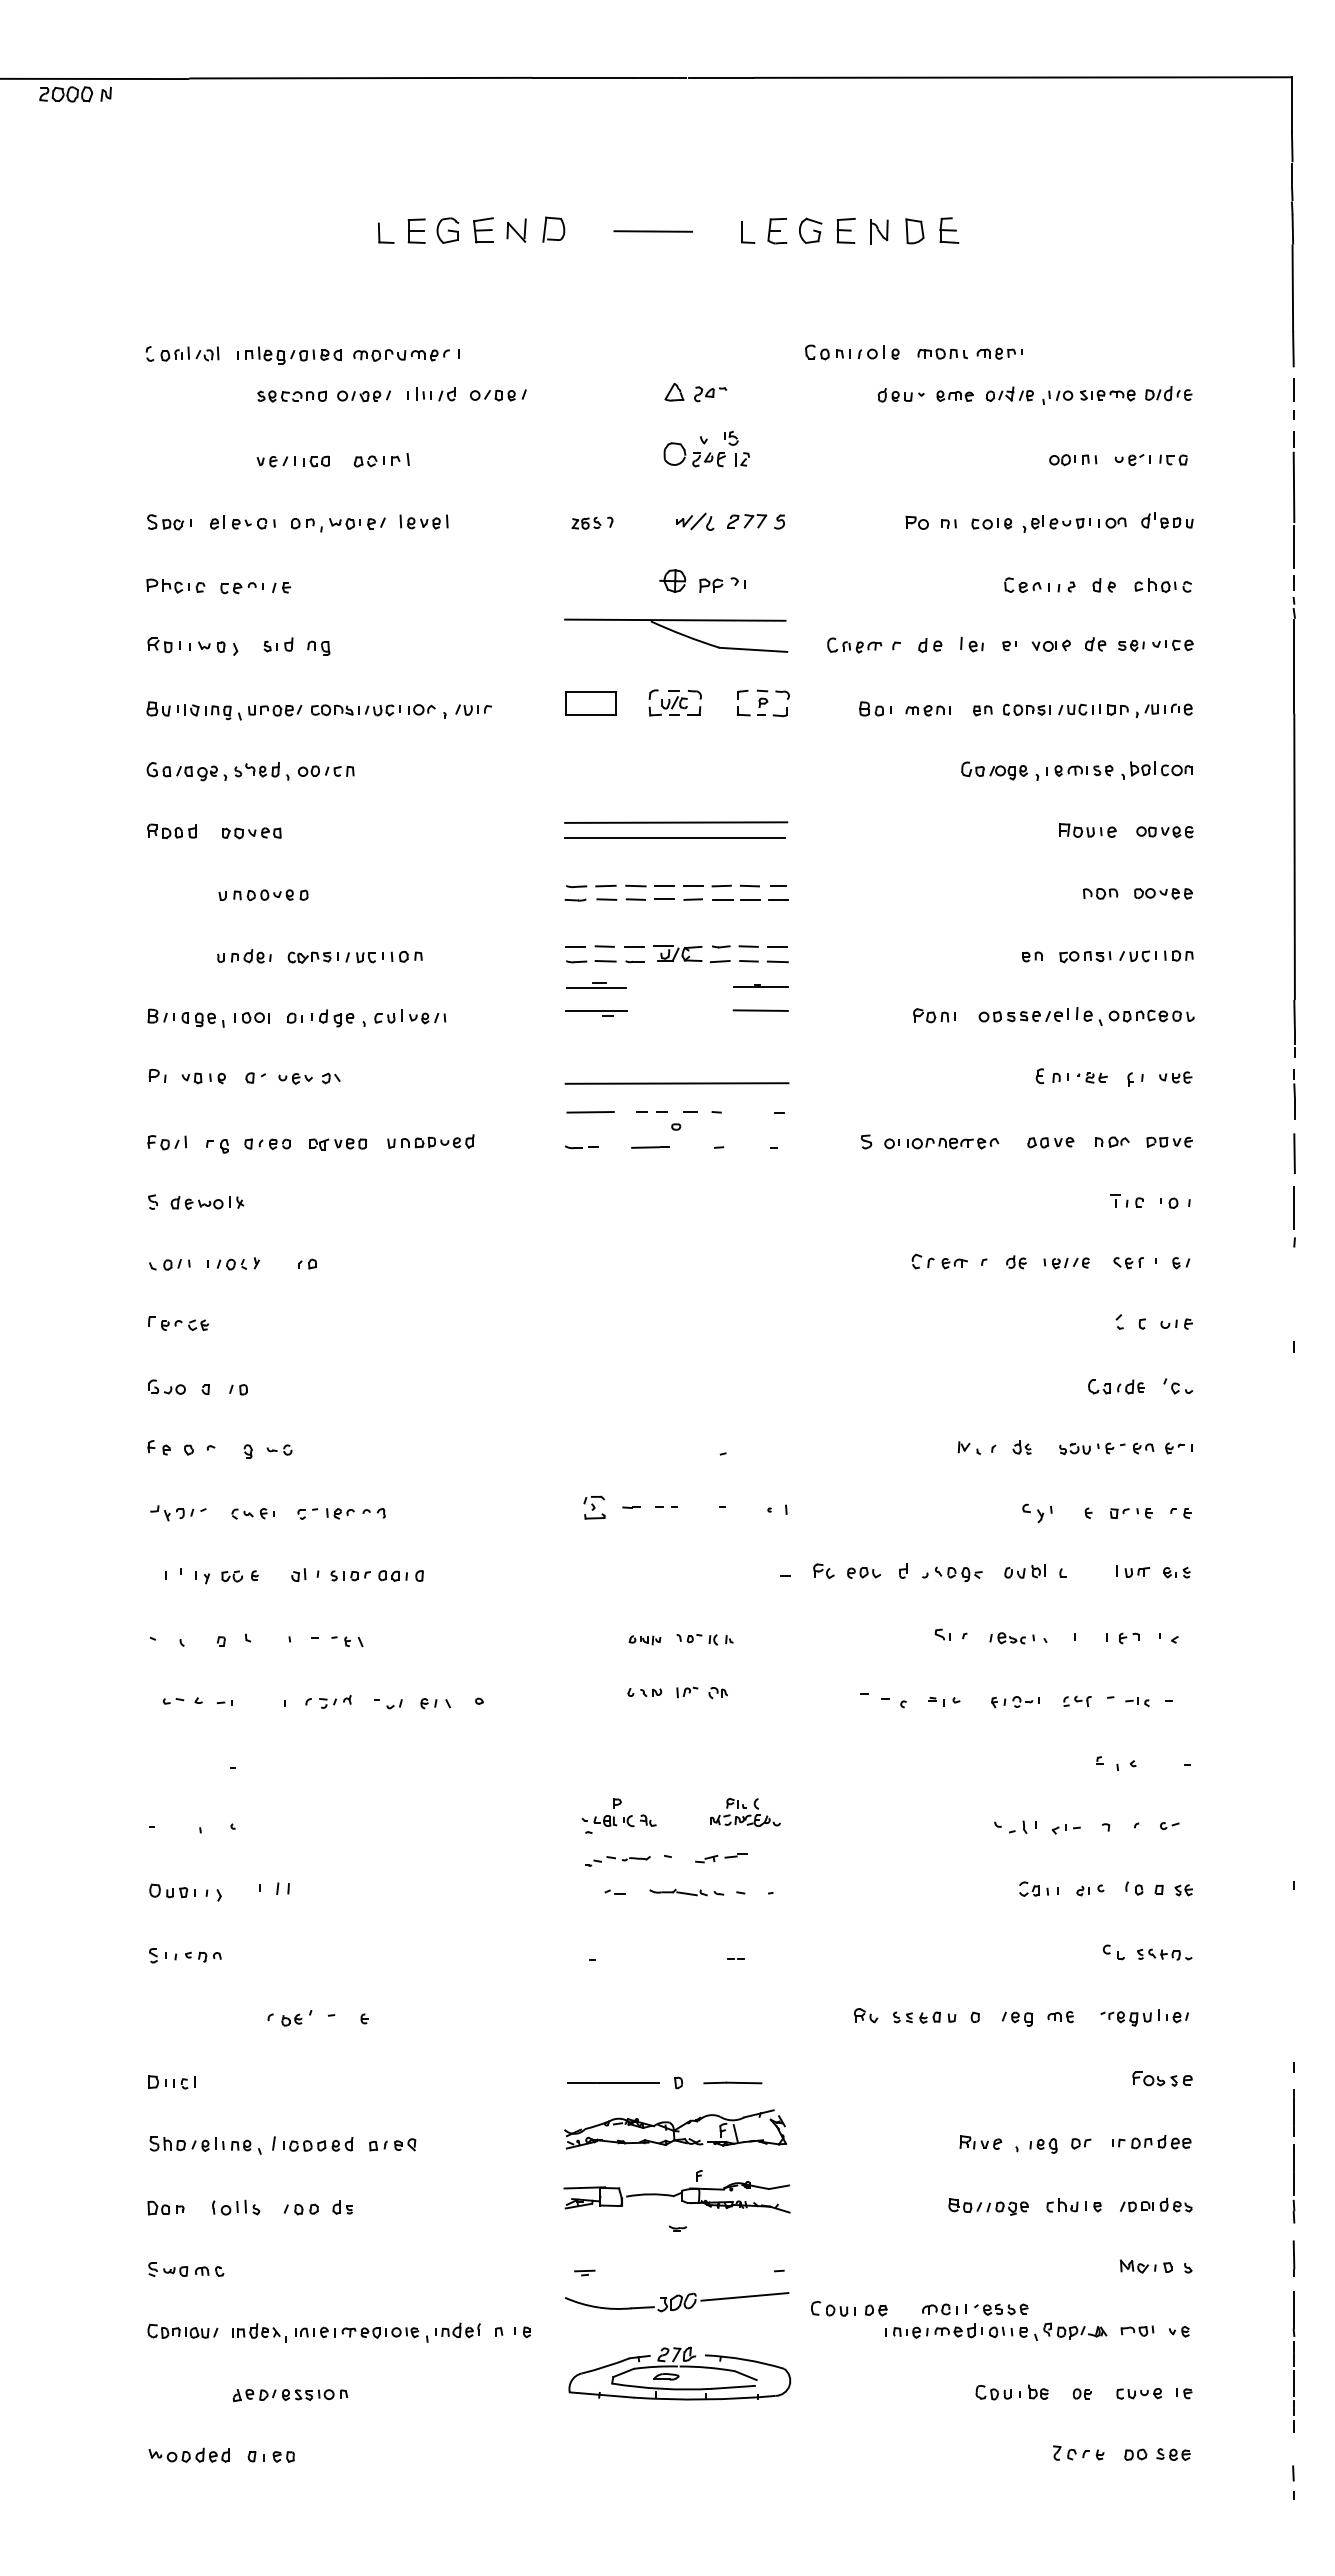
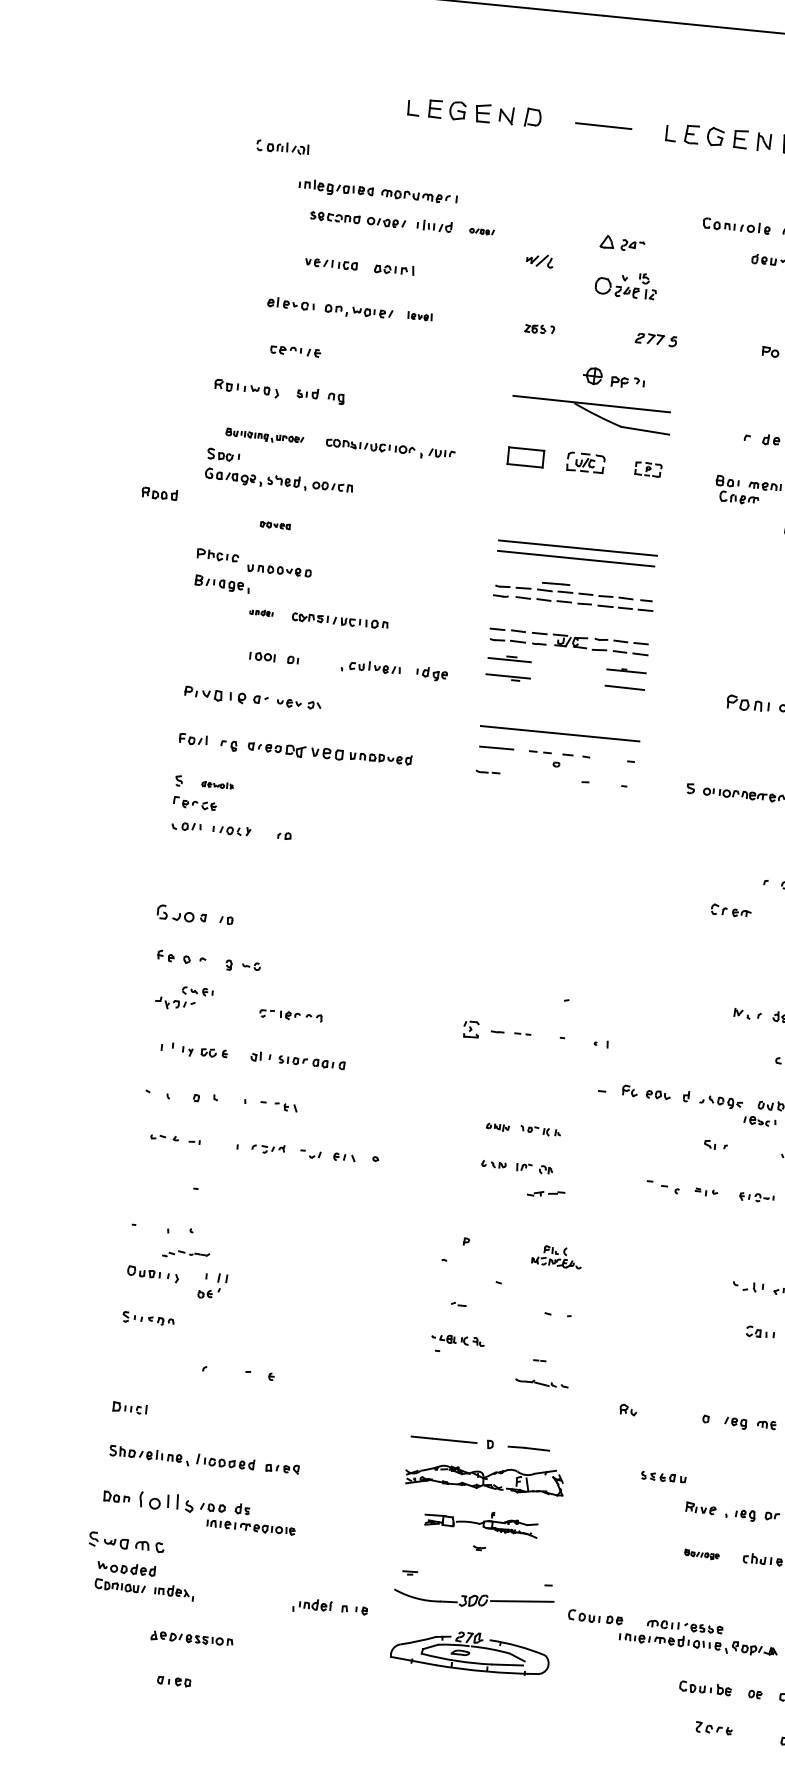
part: (182, 353) -> (282, 147), moved
part: (498, 395) -> (482, 231), size x0.6
part: (423, 521) -> (419, 316), size x0.7
part: (695, 521) -> (540, 260), moved
part: (169, 522) -> (223, 455), moved
part: (175, 585) -> (217, 555), moved
part: (854, 645) -> (739, 498), moved
part: (763, 703) -> (648, 469), size x0.7
part: (224, 710) -> (264, 436), size x0.7
part: (171, 831) -> (159, 494), moved
part: (251, 833) -> (275, 525), size x0.7
part: (244, 956) -> (261, 612), size x0.6
part: (934, 1015) -> (748, 703), size x1.4
part: (185, 1017) -> (222, 583), moved
part: (332, 1018) -> (432, 674), moved
part: (203, 1078) -> (223, 696), size x1.4
part: (337, 1144) -> (314, 752), size x1.4
line: (650, 1147) -> (556, 583), moved
part: (207, 1202) -> (217, 785), size x0.6
part: (939, 1261) -> (730, 910), moved
part: (178, 1323) -> (195, 803), moved
part: (166, 1386) -> (175, 912), size x1.4
part: (252, 1513) -> (197, 991), moved
part: (1011, 1638) -> (759, 1121), moved
part: (618, 1820) -> (457, 1339), moved
part: (721, 1858) -> (546, 1194), moved
part: (617, 1861) -> (185, 1255), moved
part: (686, 1892) -> (541, 1383), moved
part: (924, 2017) -> (663, 1477), moved
part: (296, 2018) -> (208, 1293), moved
part: (676, 2191) -> (481, 1521), size x0.7
part: (988, 2206) -> (701, 1554), size x0.6
part: (236, 2207) -> (167, 1501), size x1.6
part: (186, 2269) -> (127, 1542), size x1.4
part: (357, 2332) -> (251, 1527), moved
part: (1078, 2452) -> (714, 1728), moved
part: (188, 2454) -> (125, 1568), moved

